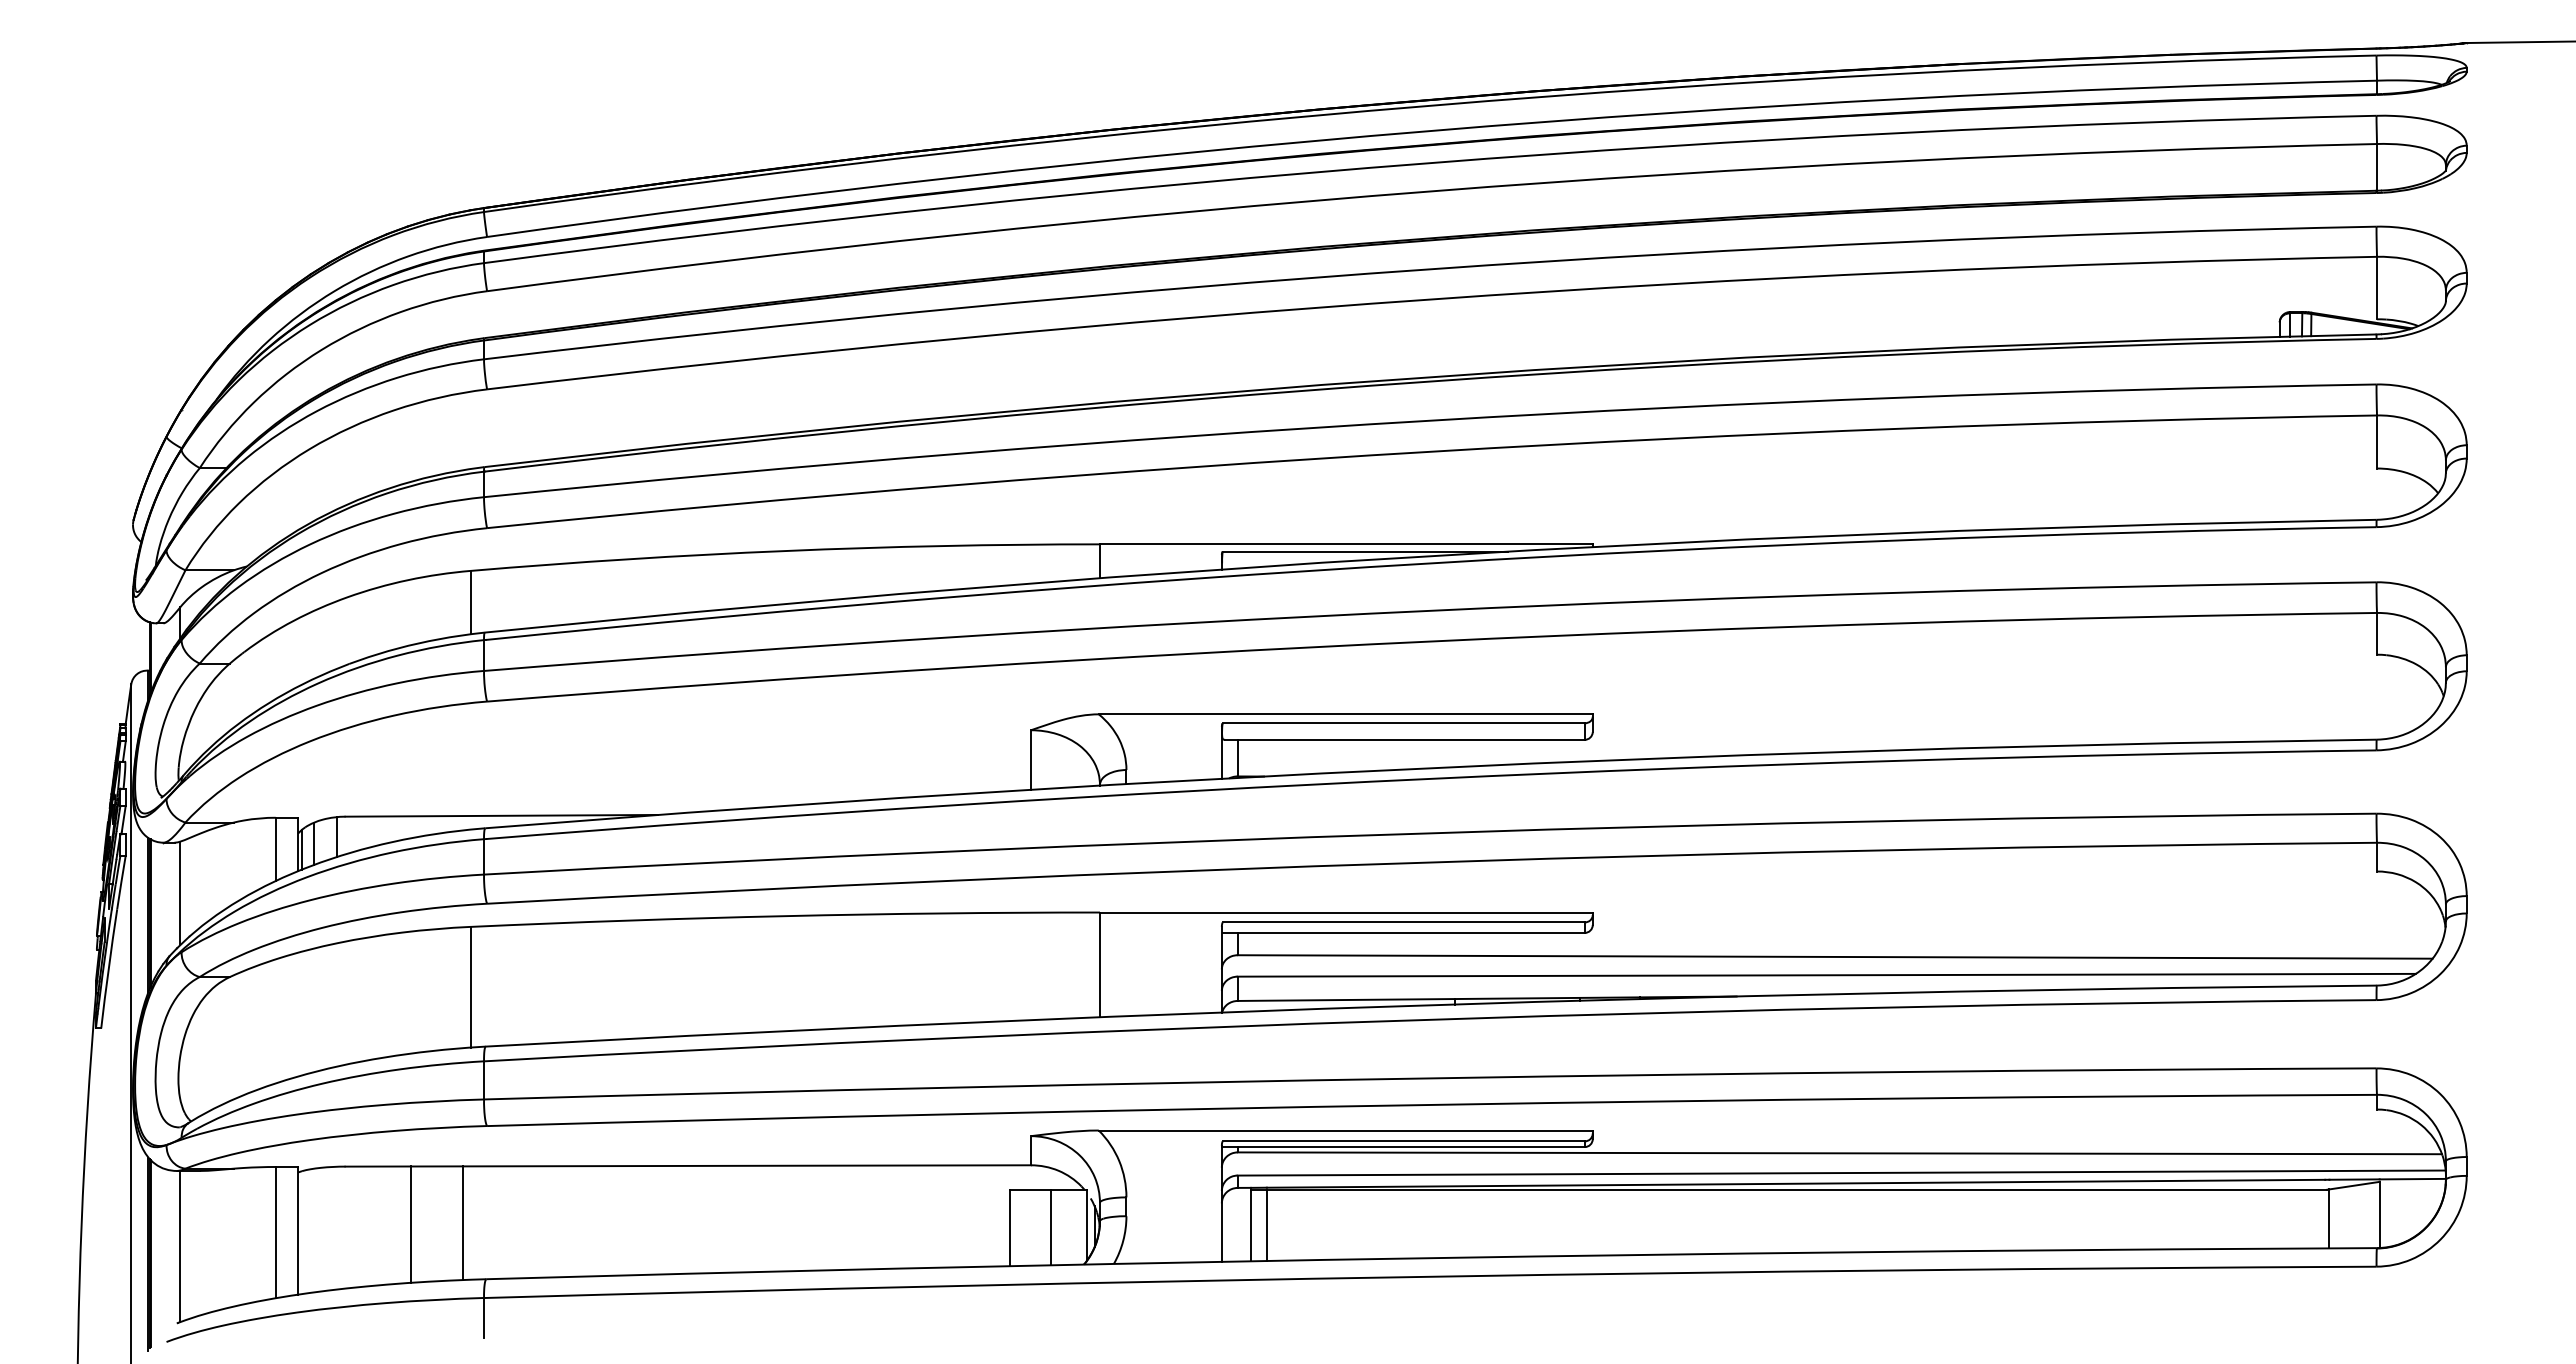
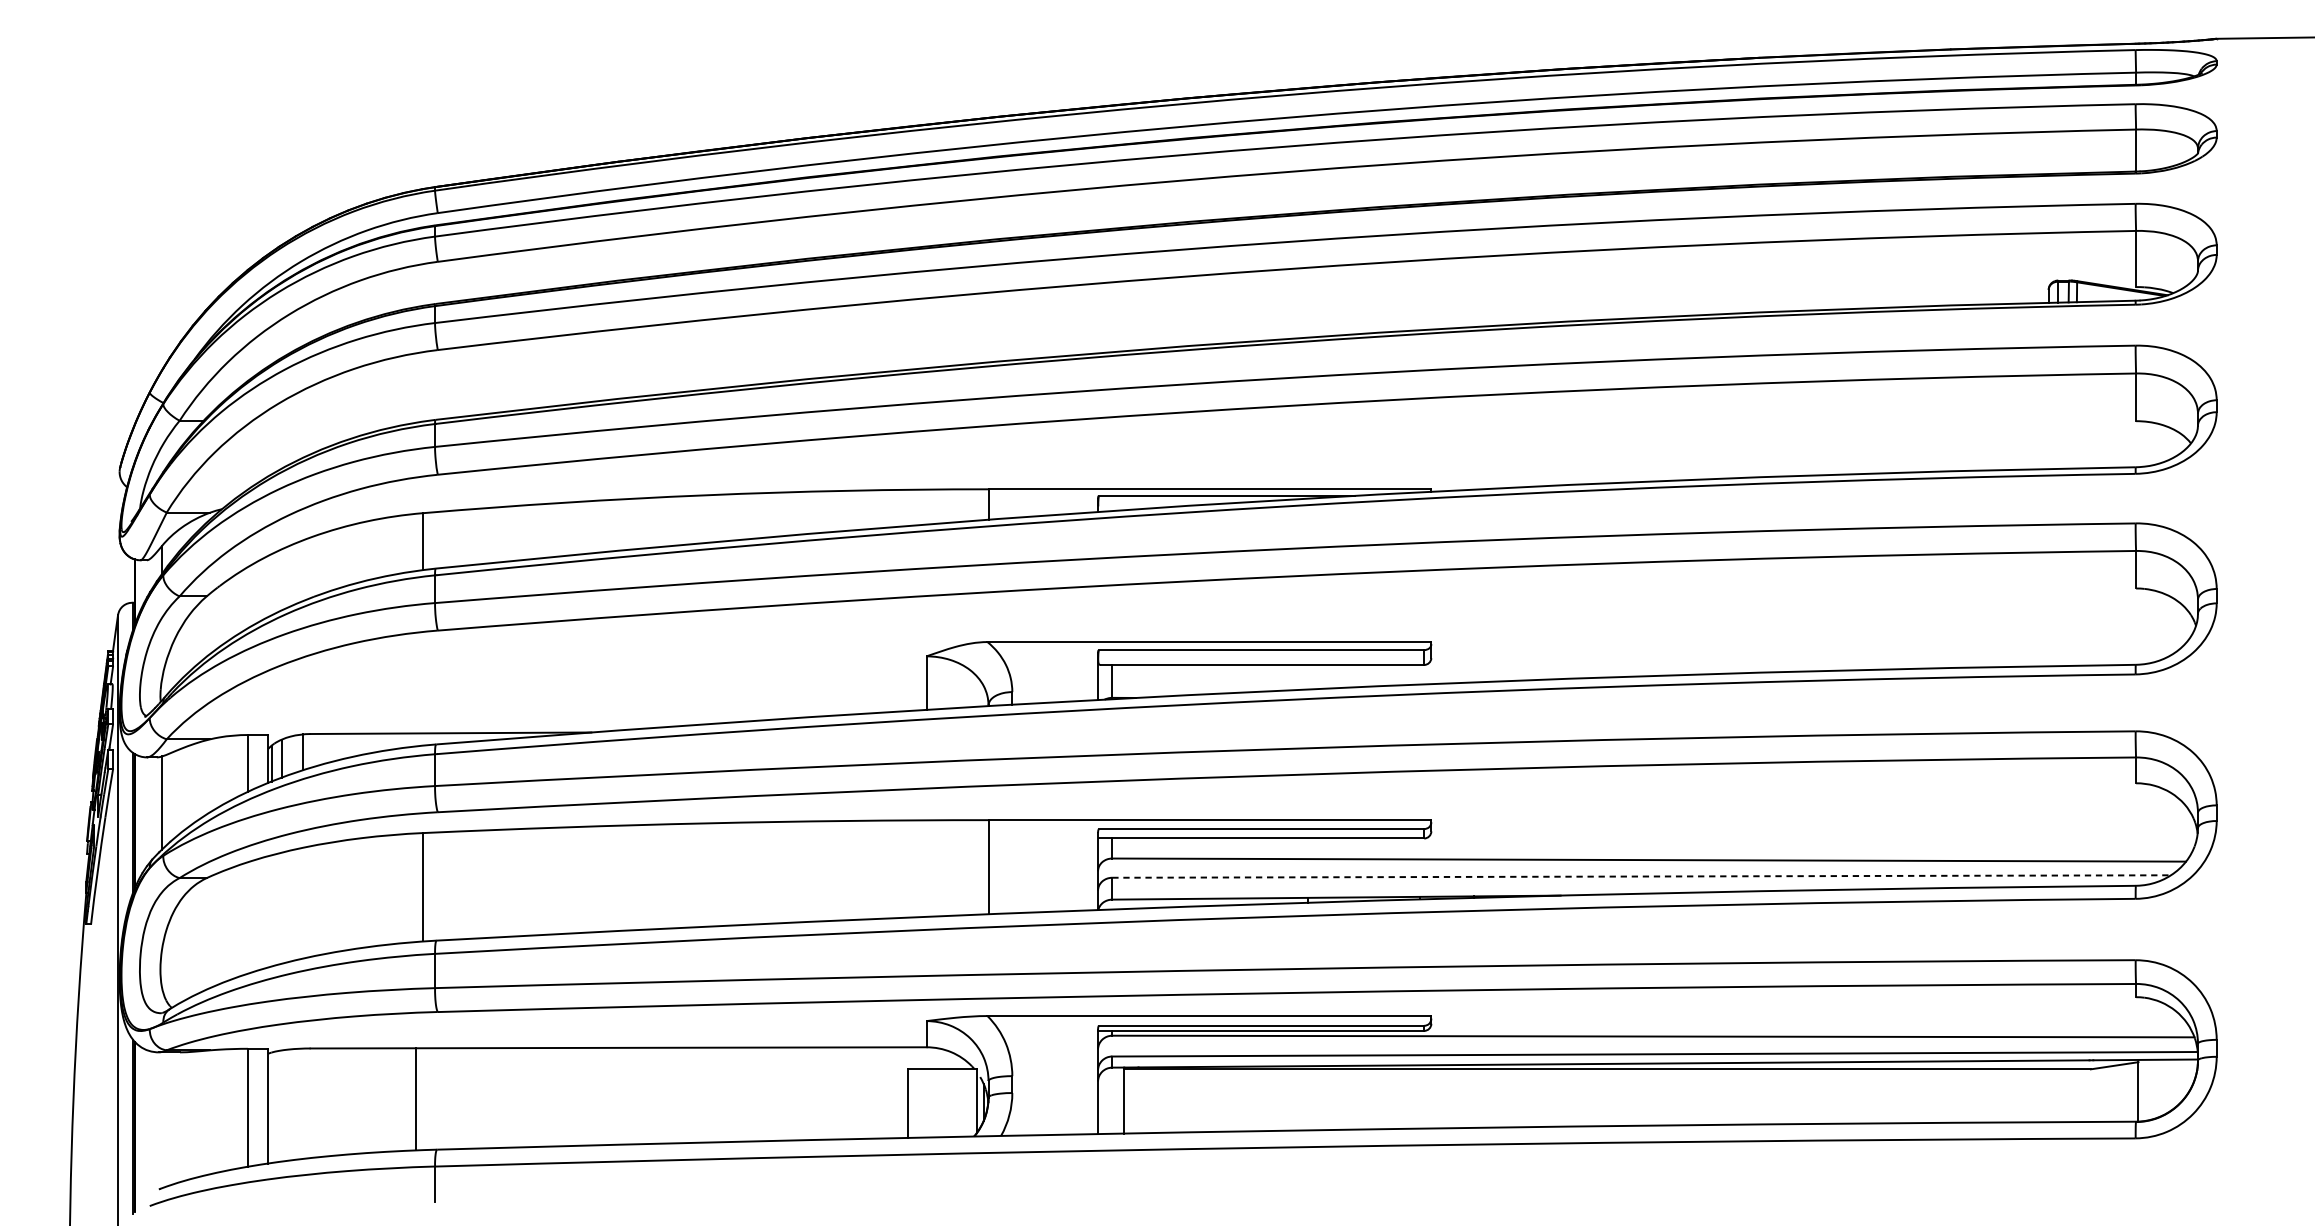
line: (1827, 975) -> (1642, 876), solid -> dashed
line: (2329, 1218) -> (2093, 1095), removed
line: (411, 1224) -> (369, 1100), removed
line: (1266, 1224) -> (1138, 1100), removed
line: (1051, 1227) -> (944, 1103), removed
line: (180, 1246) -> (162, 1120), removed

